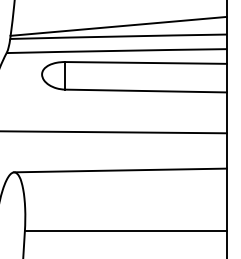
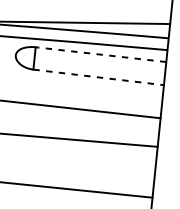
line: (146, 62) -> (101, 54), solid -> dashed
line: (146, 91) -> (98, 77), solid -> dashed

